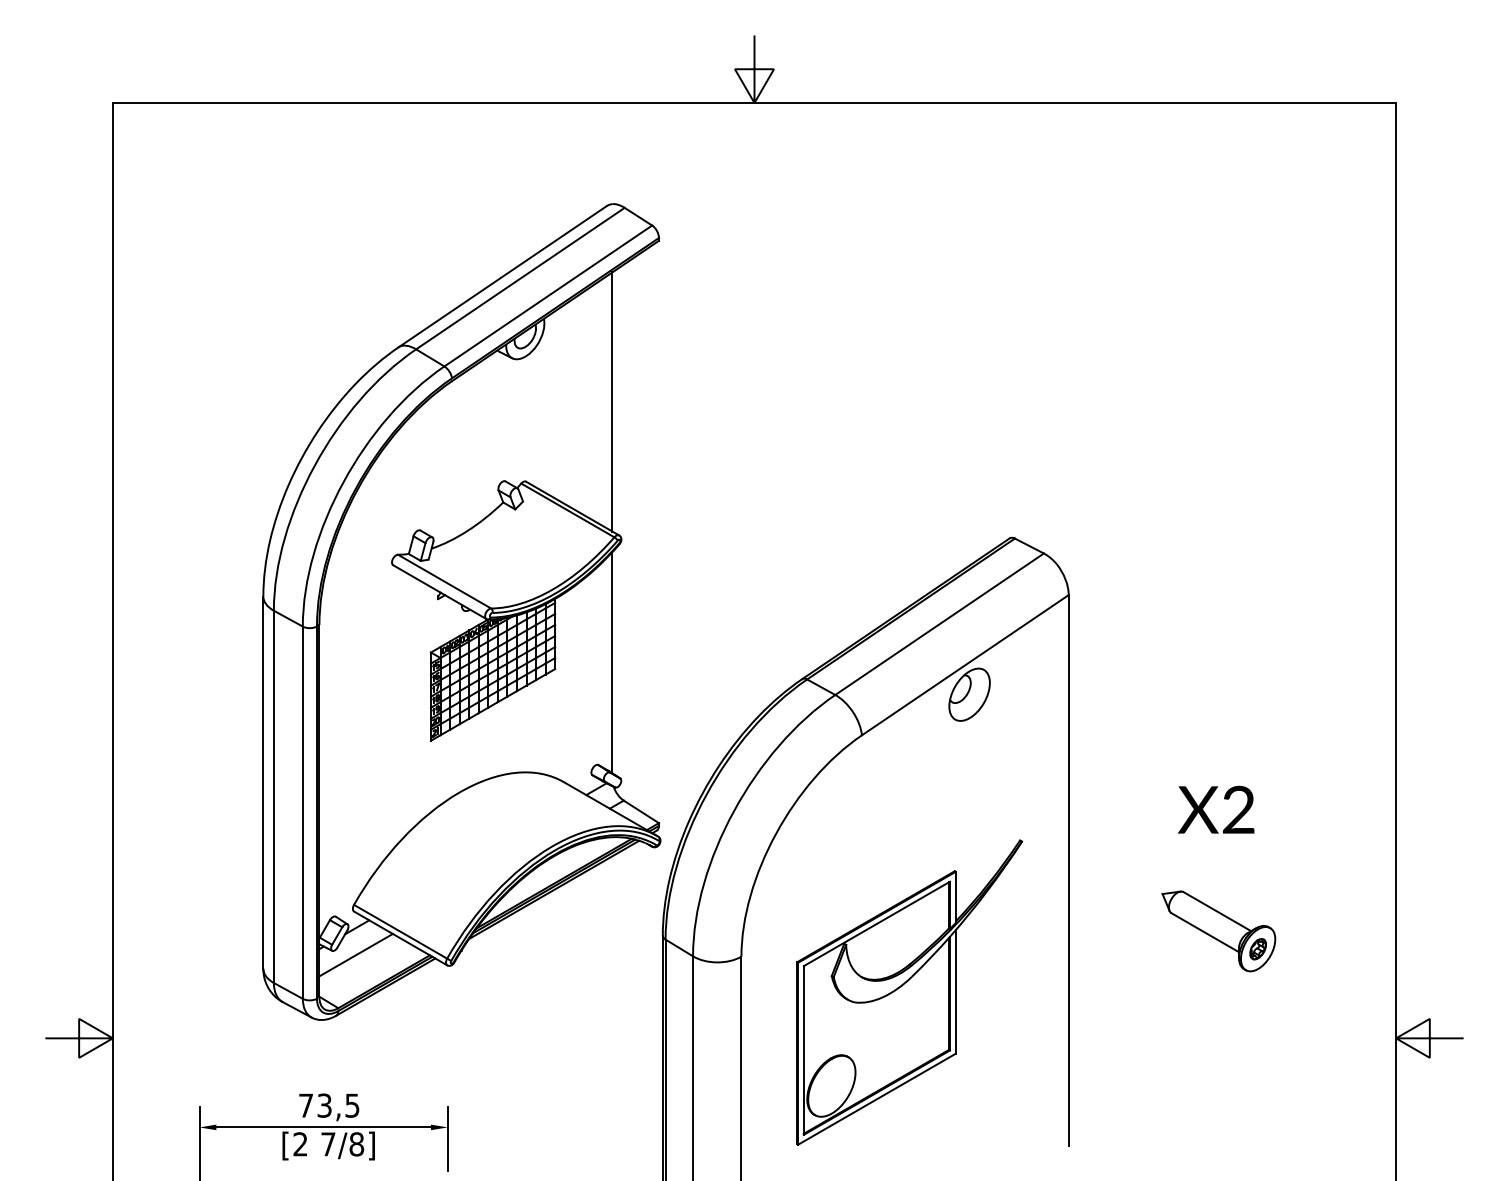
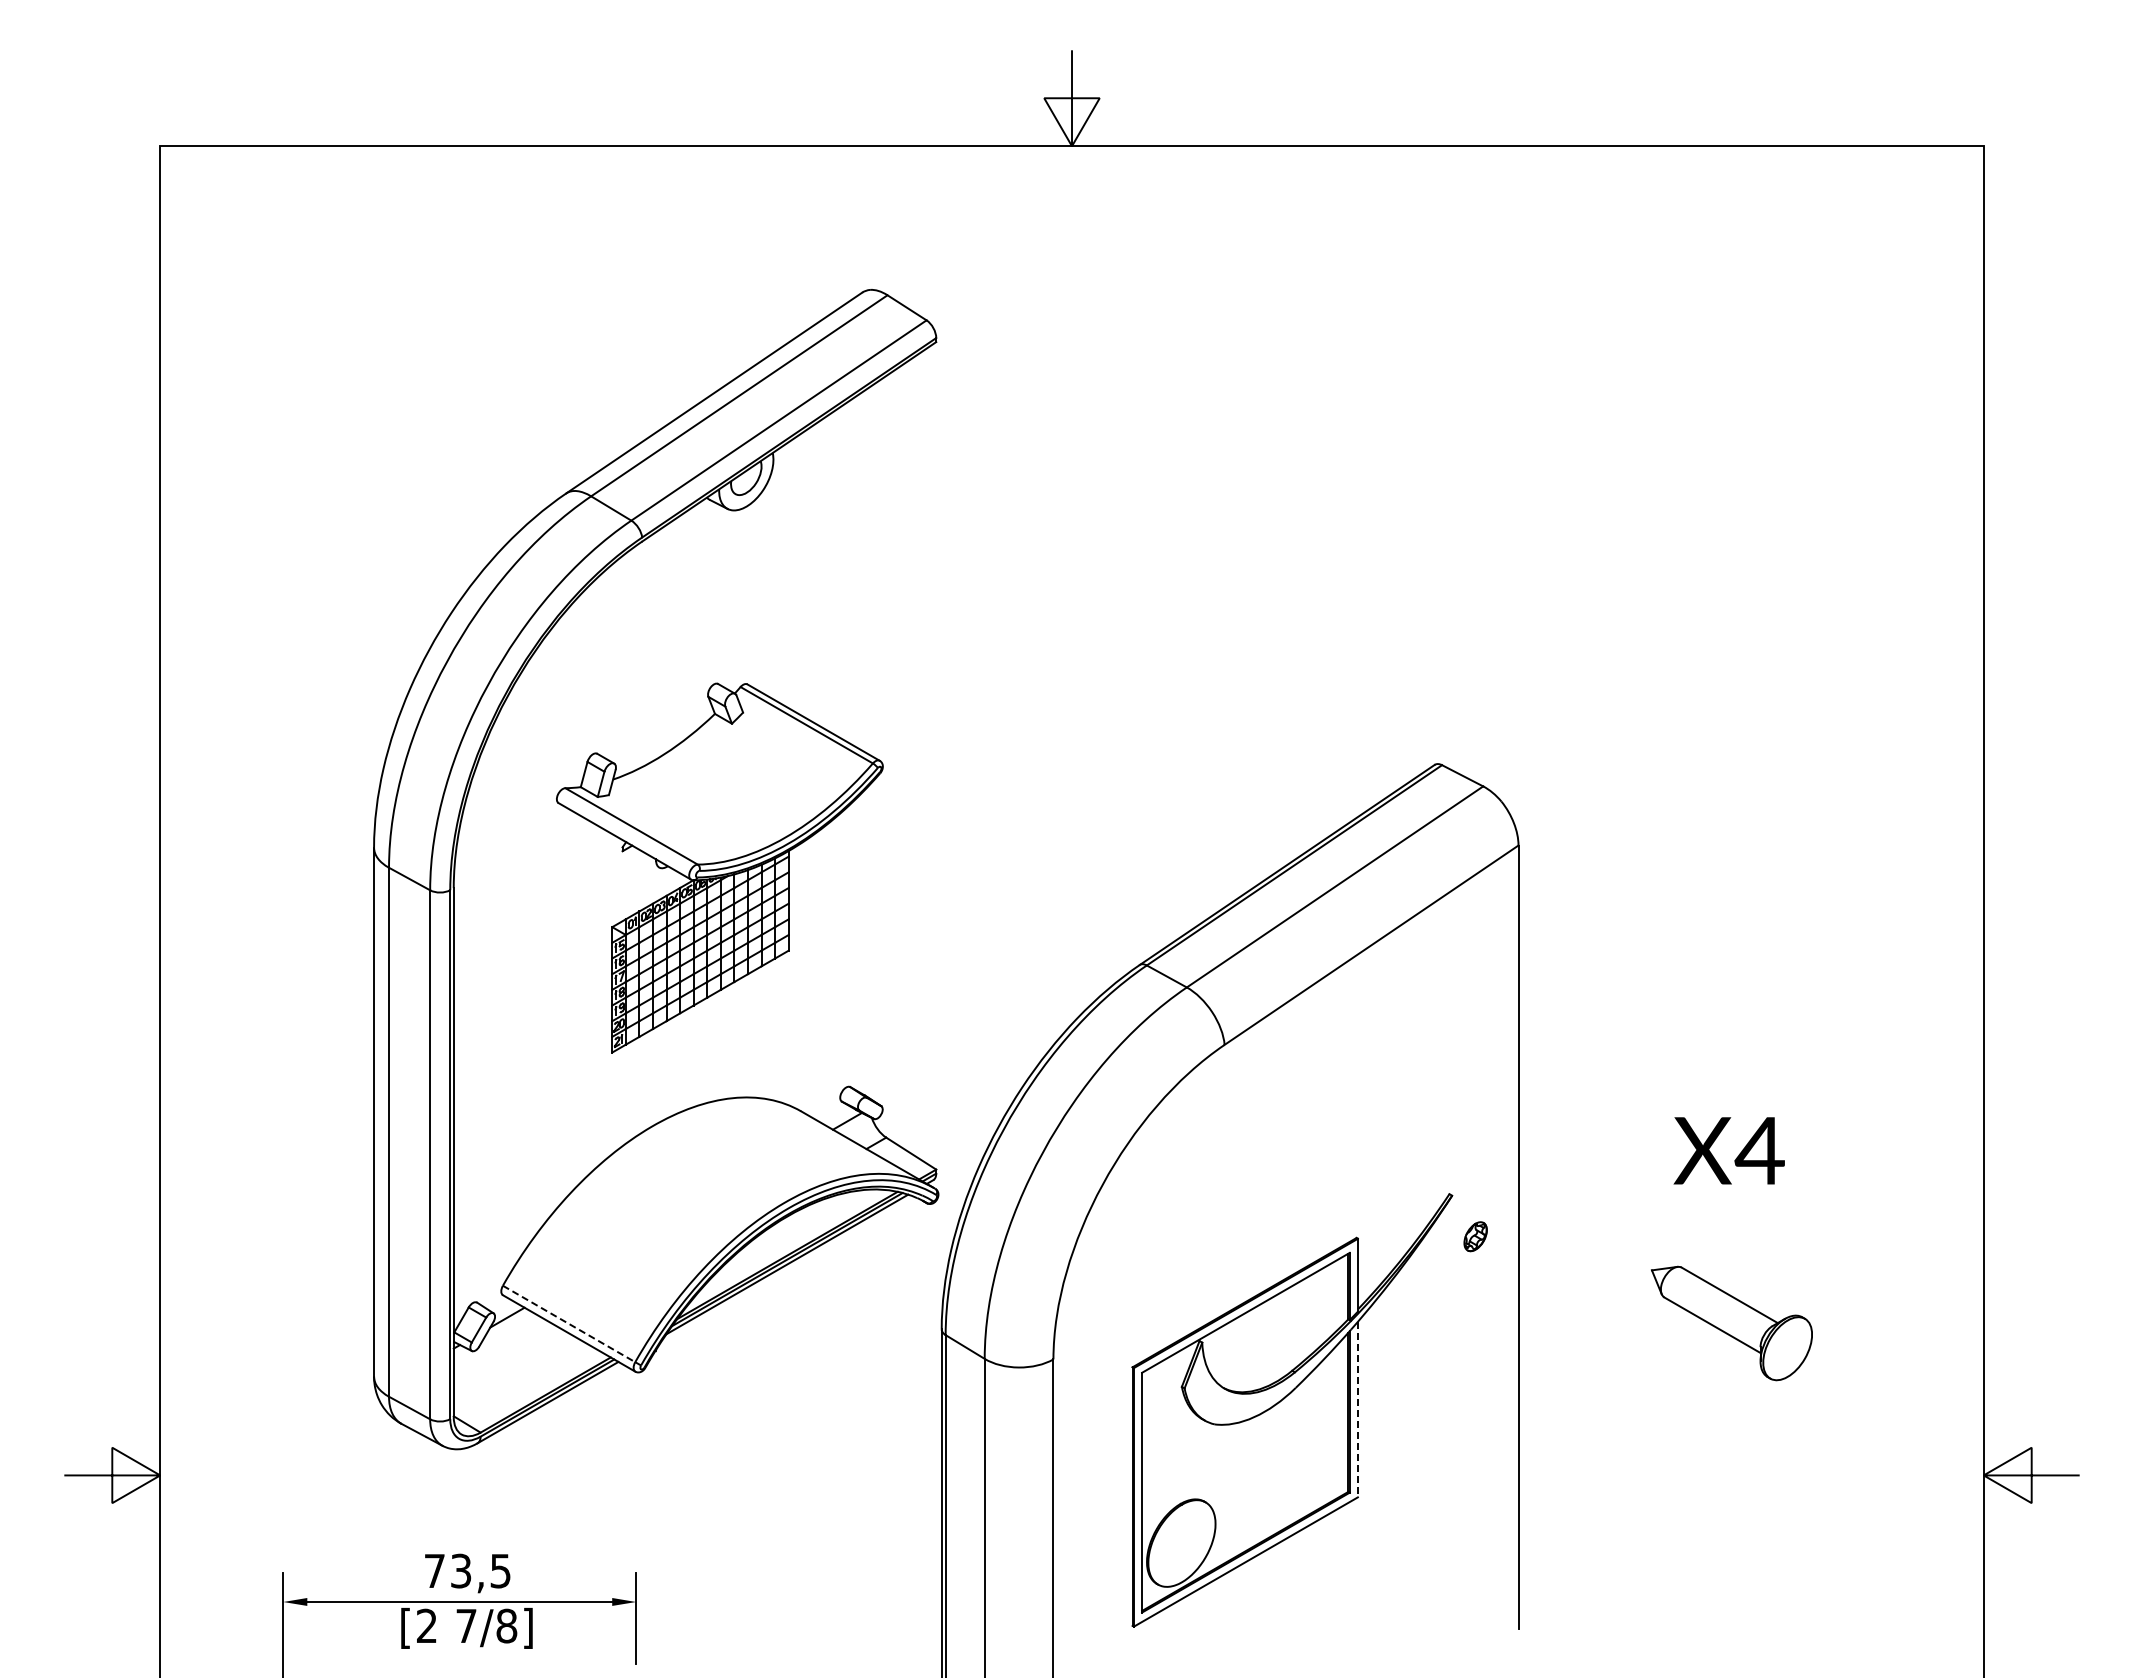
line: (612, 401) -> (870, 570), removed
line: (612, 662) -> (870, 941), removed
part: (969, 694) -> (1377, 987), removed
text: (1238, 809) -> (1759, 1150), X2 -> X4
line: (400, 932) -> (569, 1324), solid -> dashed
part: (1257, 949) -> (1475, 1236), moved
line: (355, 955) -> (505, 1357), removed
line: (955, 991) -> (1357, 1409), solid -> dashed

